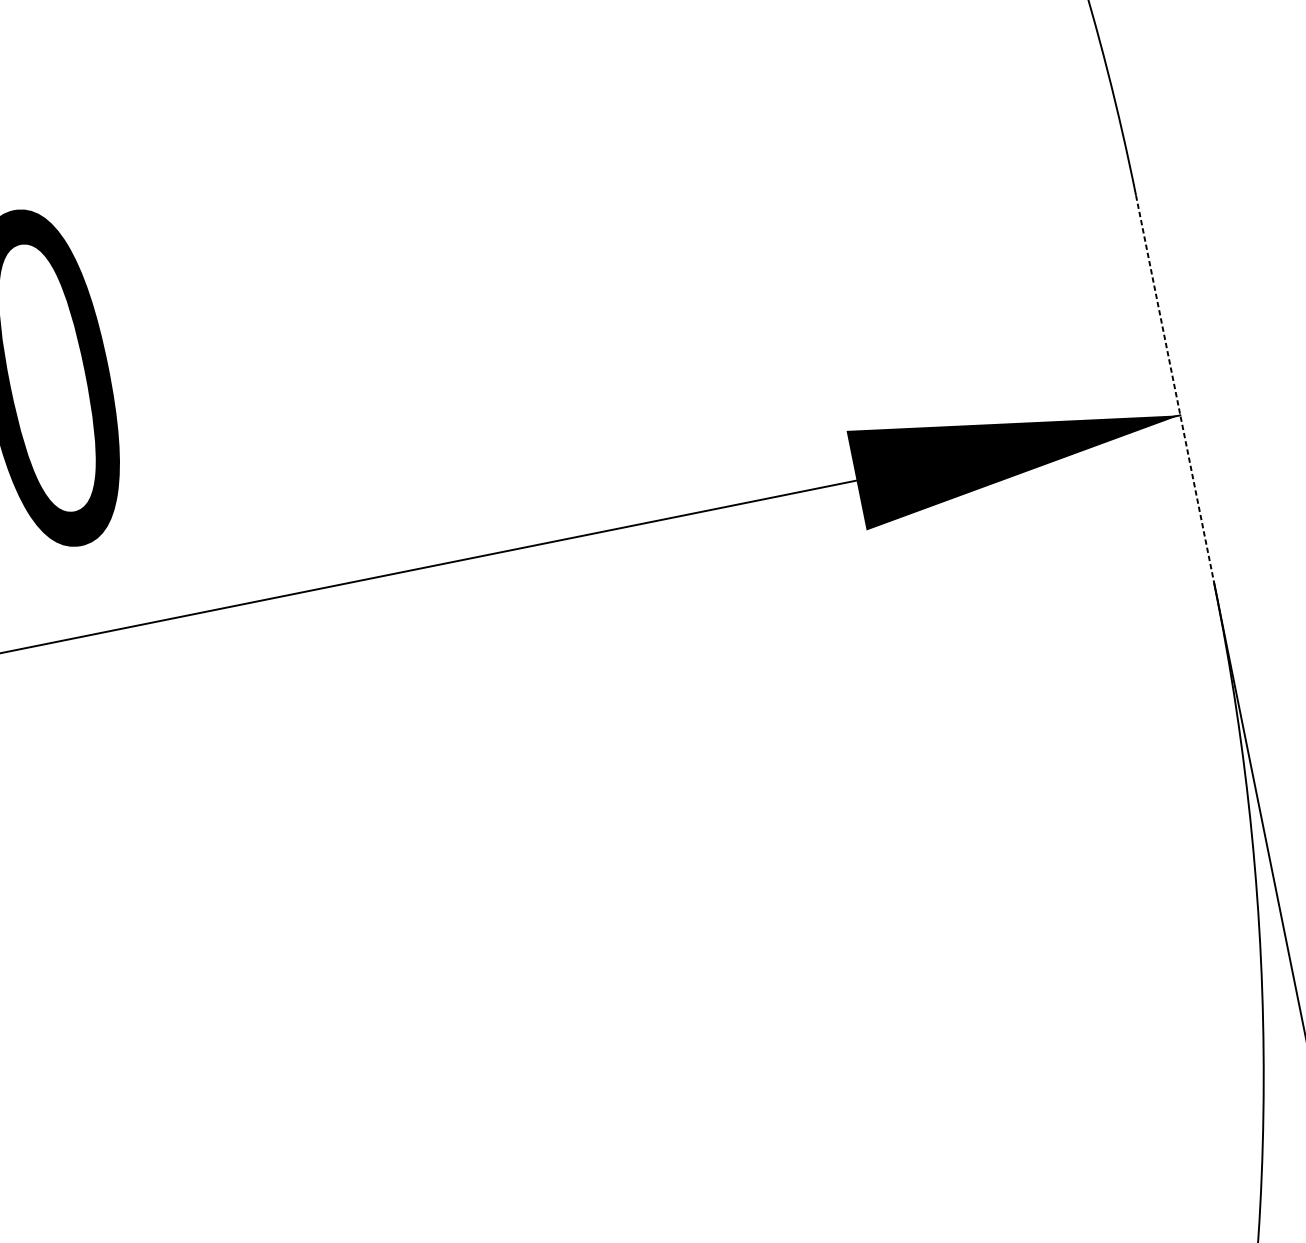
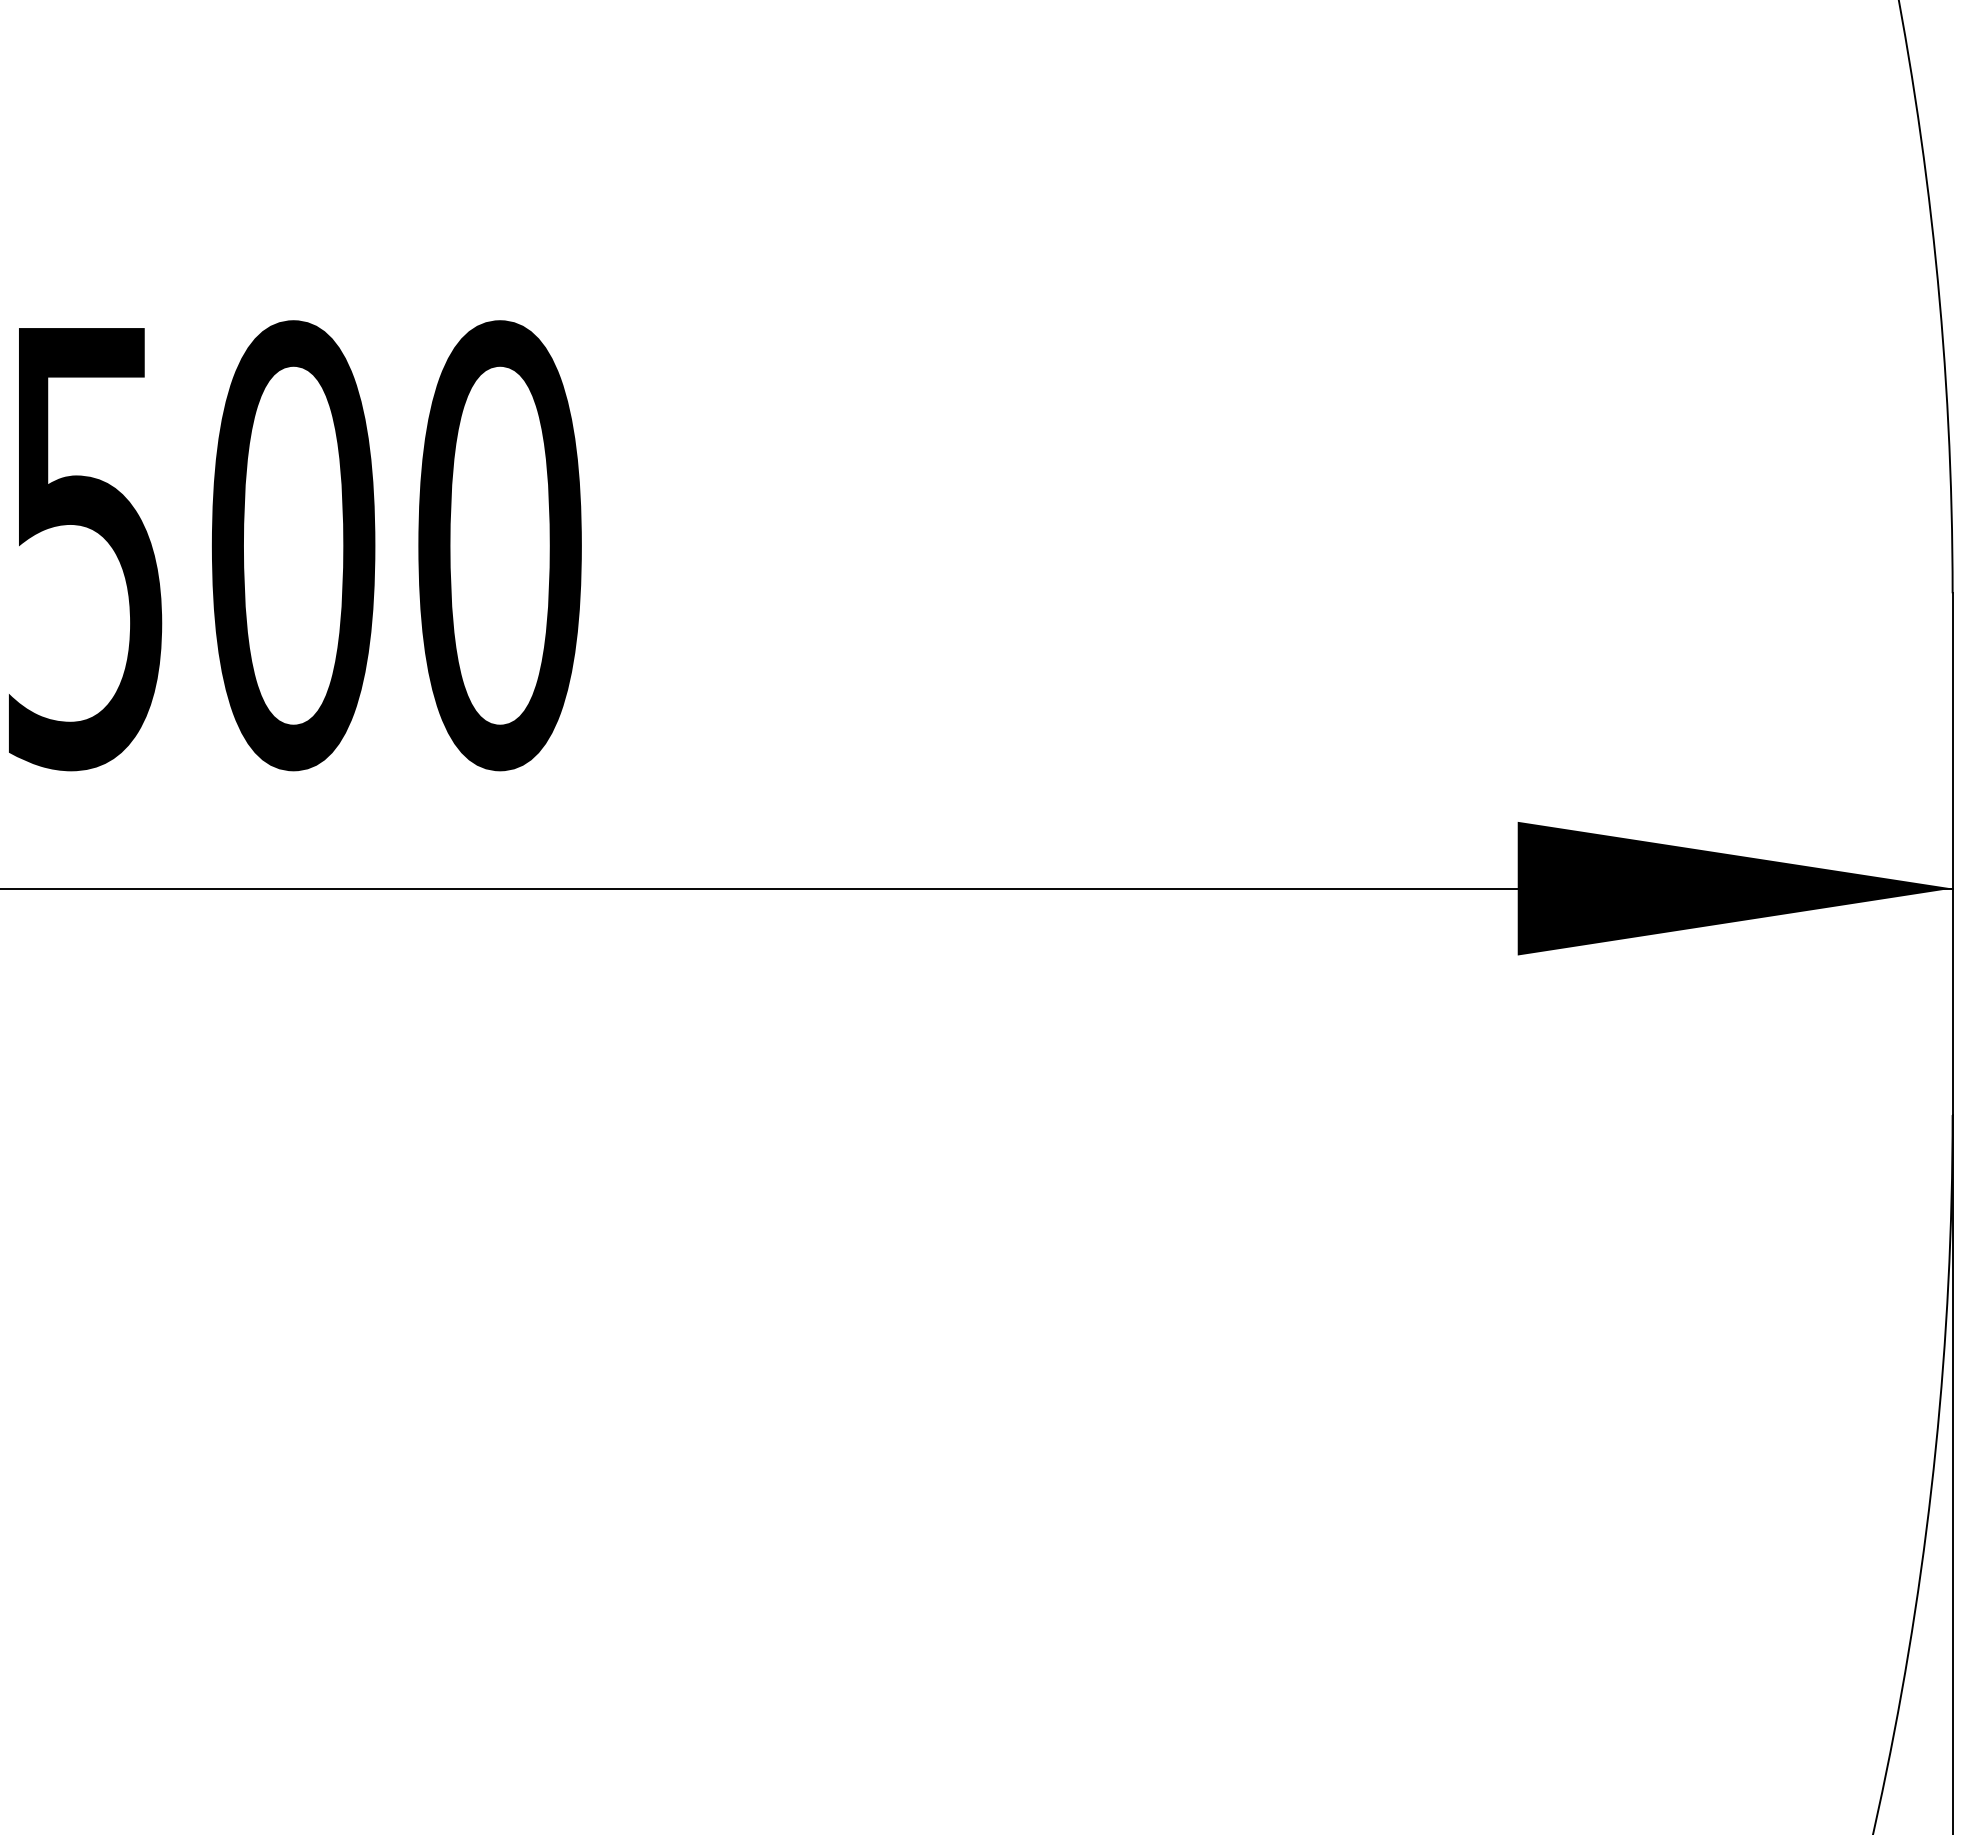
line: (1175, 389) -> (1952, 854), dashed -> solid

